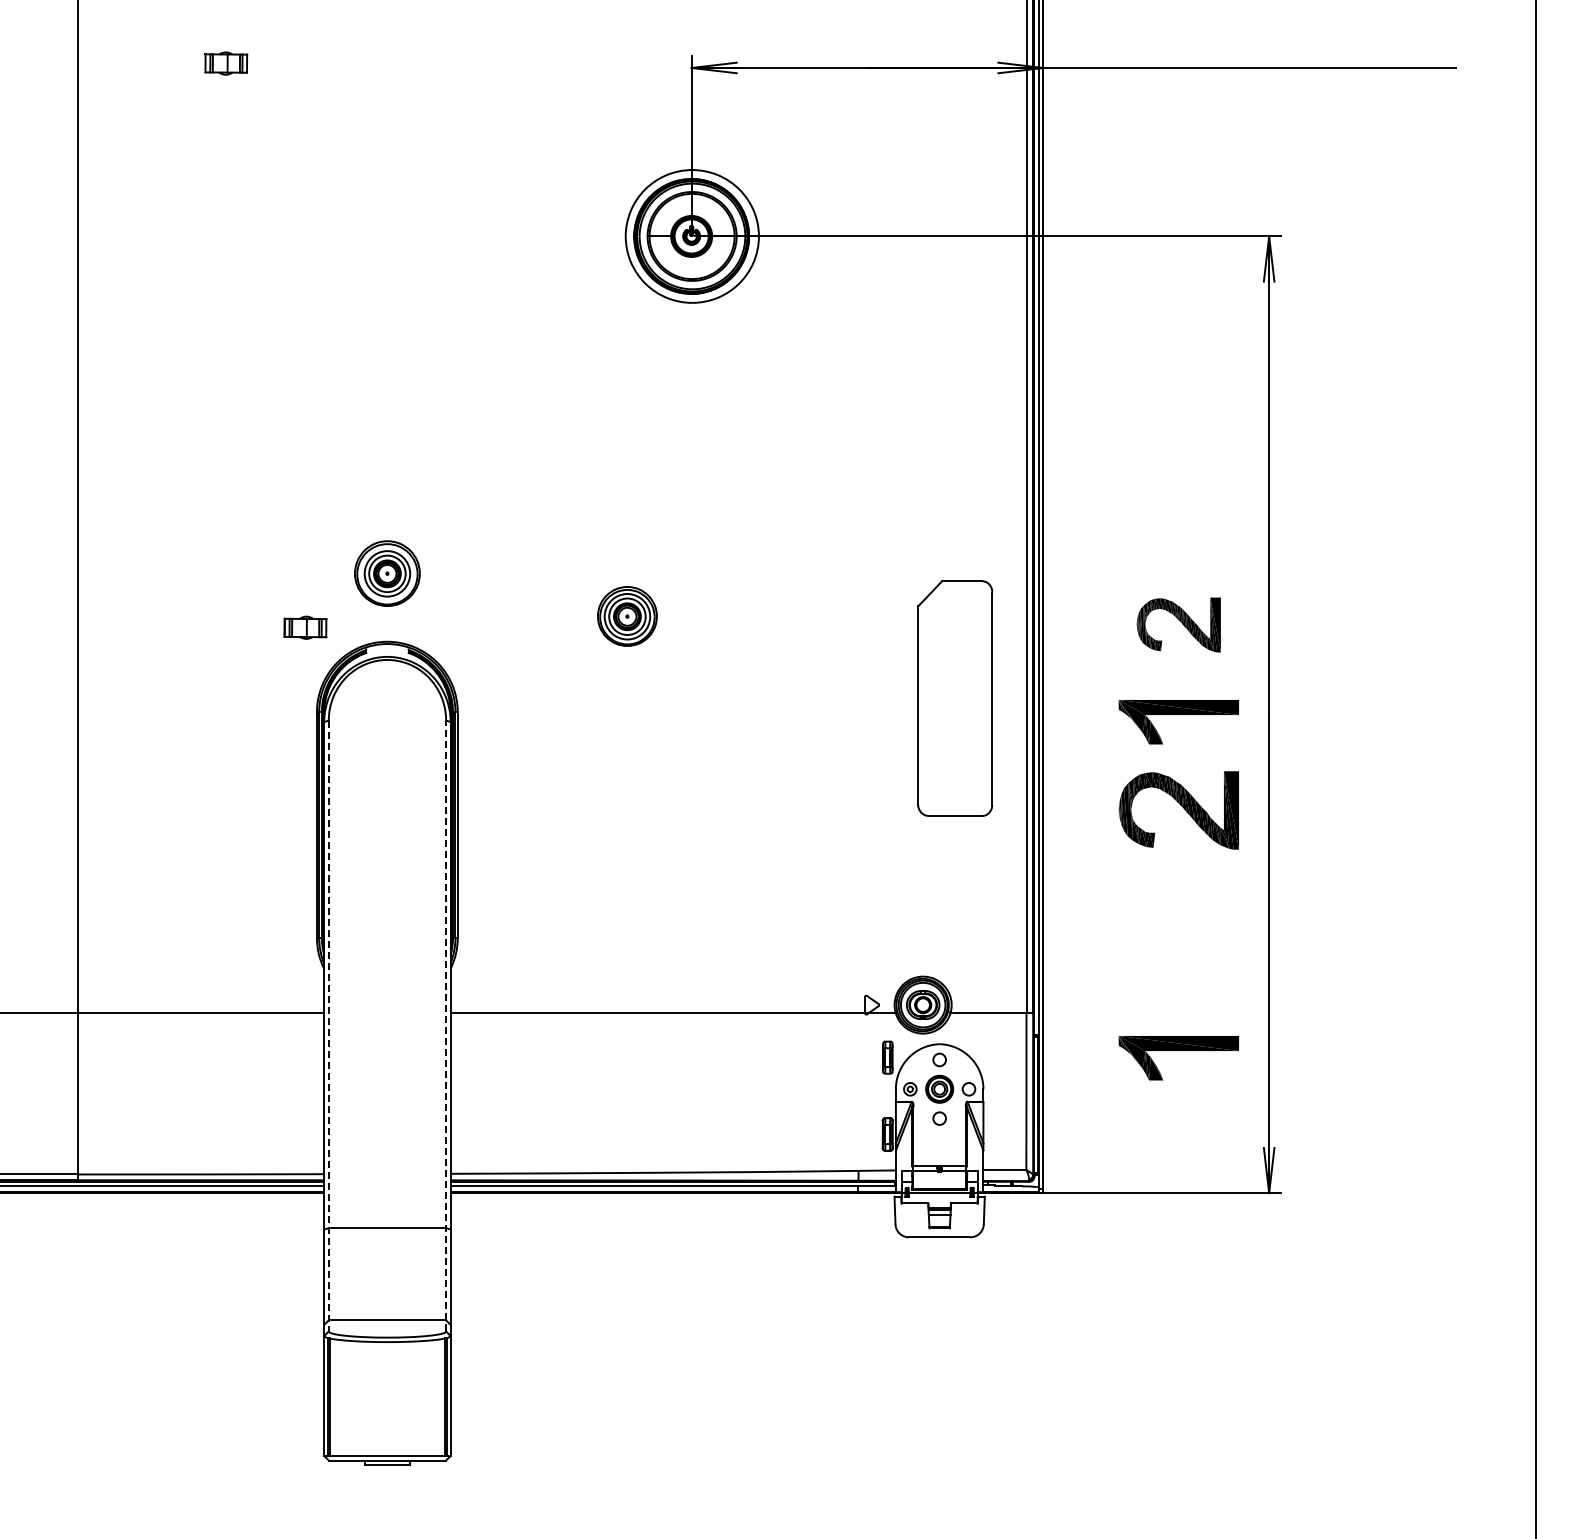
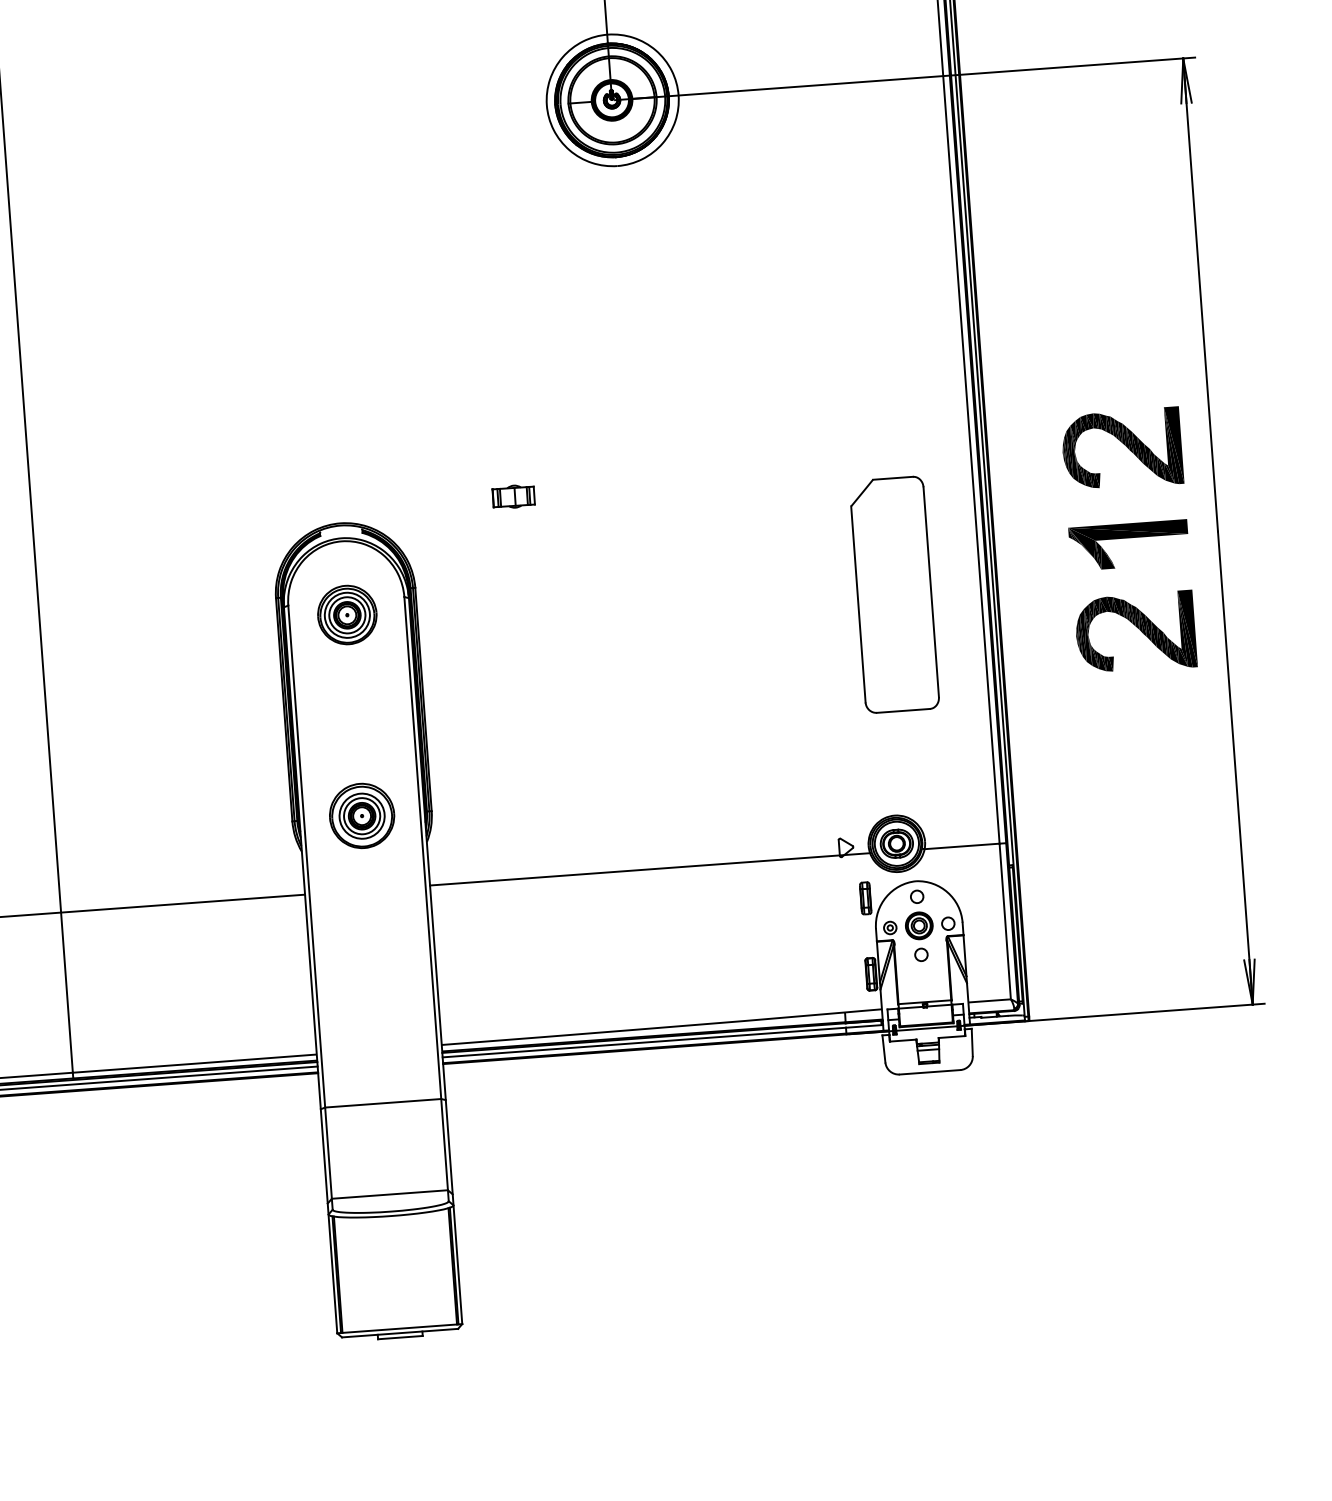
part: (387, 573) -> (362, 815), moved
part: (627, 616) -> (347, 615), moved
part: (1178, 624) -> (1121, 448), size x1.43
part: (305, 627) -> (513, 496), moved
part: (955, 698) -> (894, 594), moved
line: (446, 1025) -> (426, 898), dashed -> solid
line: (328, 1026) -> (310, 908), dashed -> solid
part: (1178, 1050) -> (1152, 870), removed

